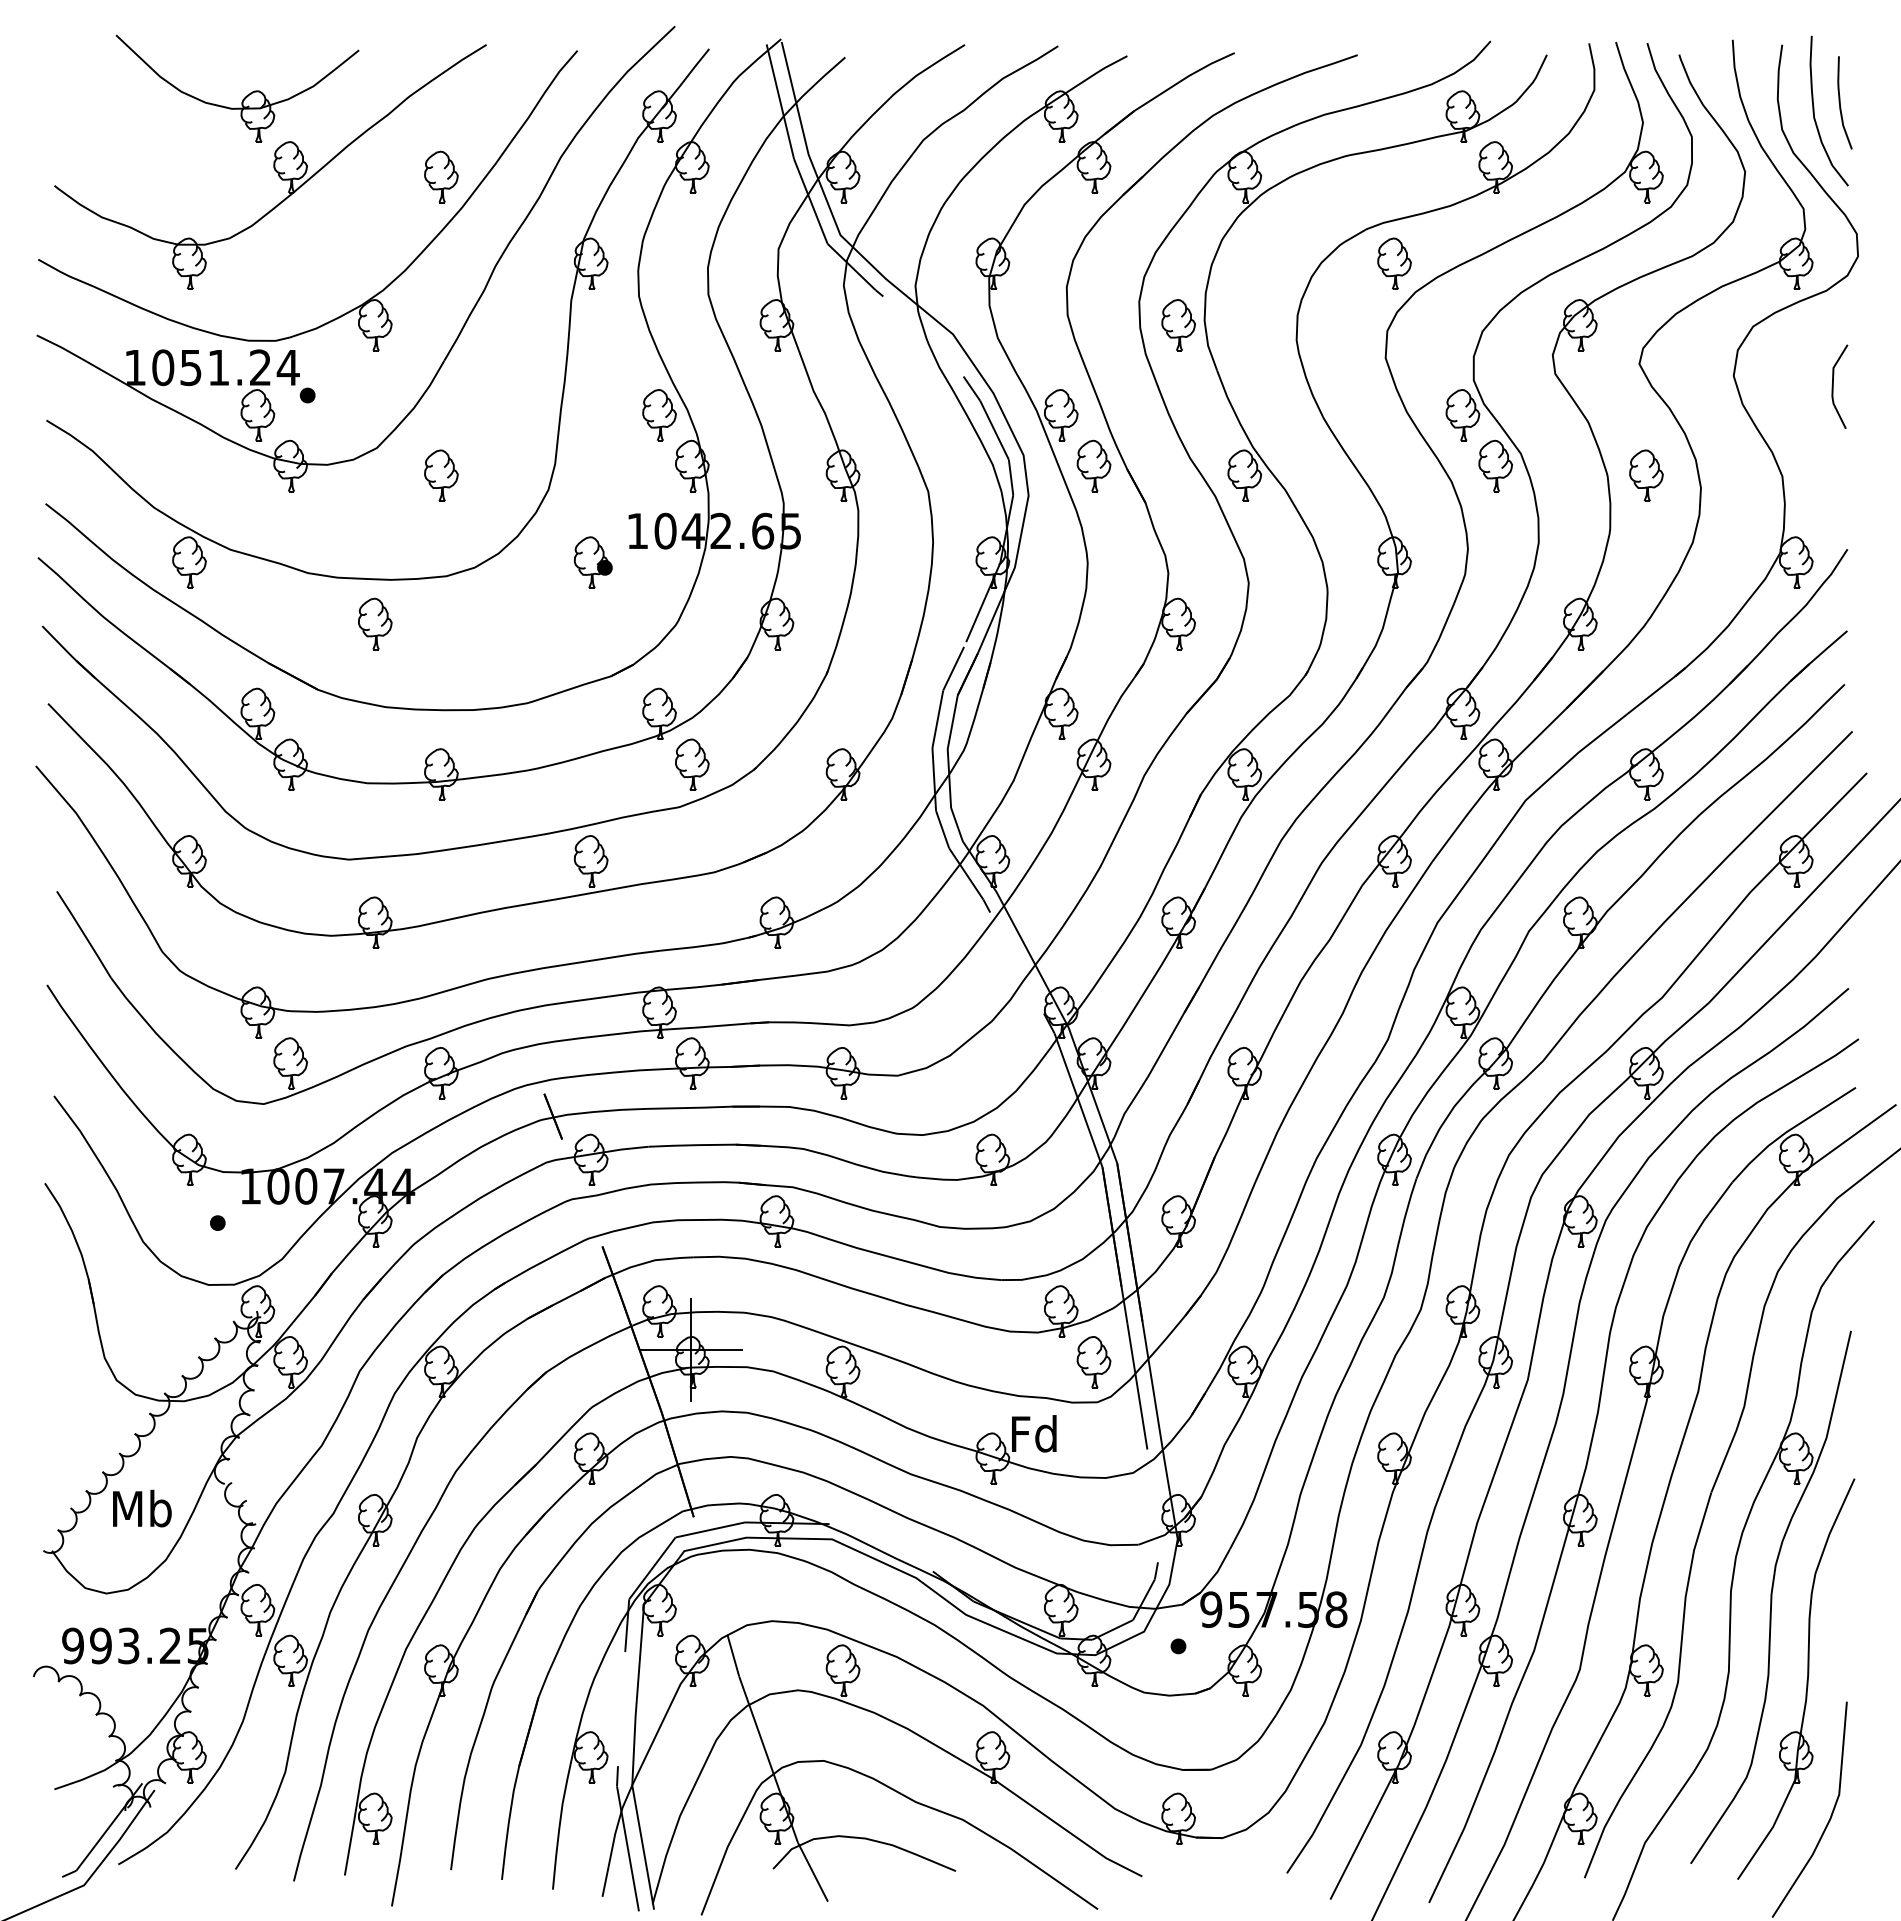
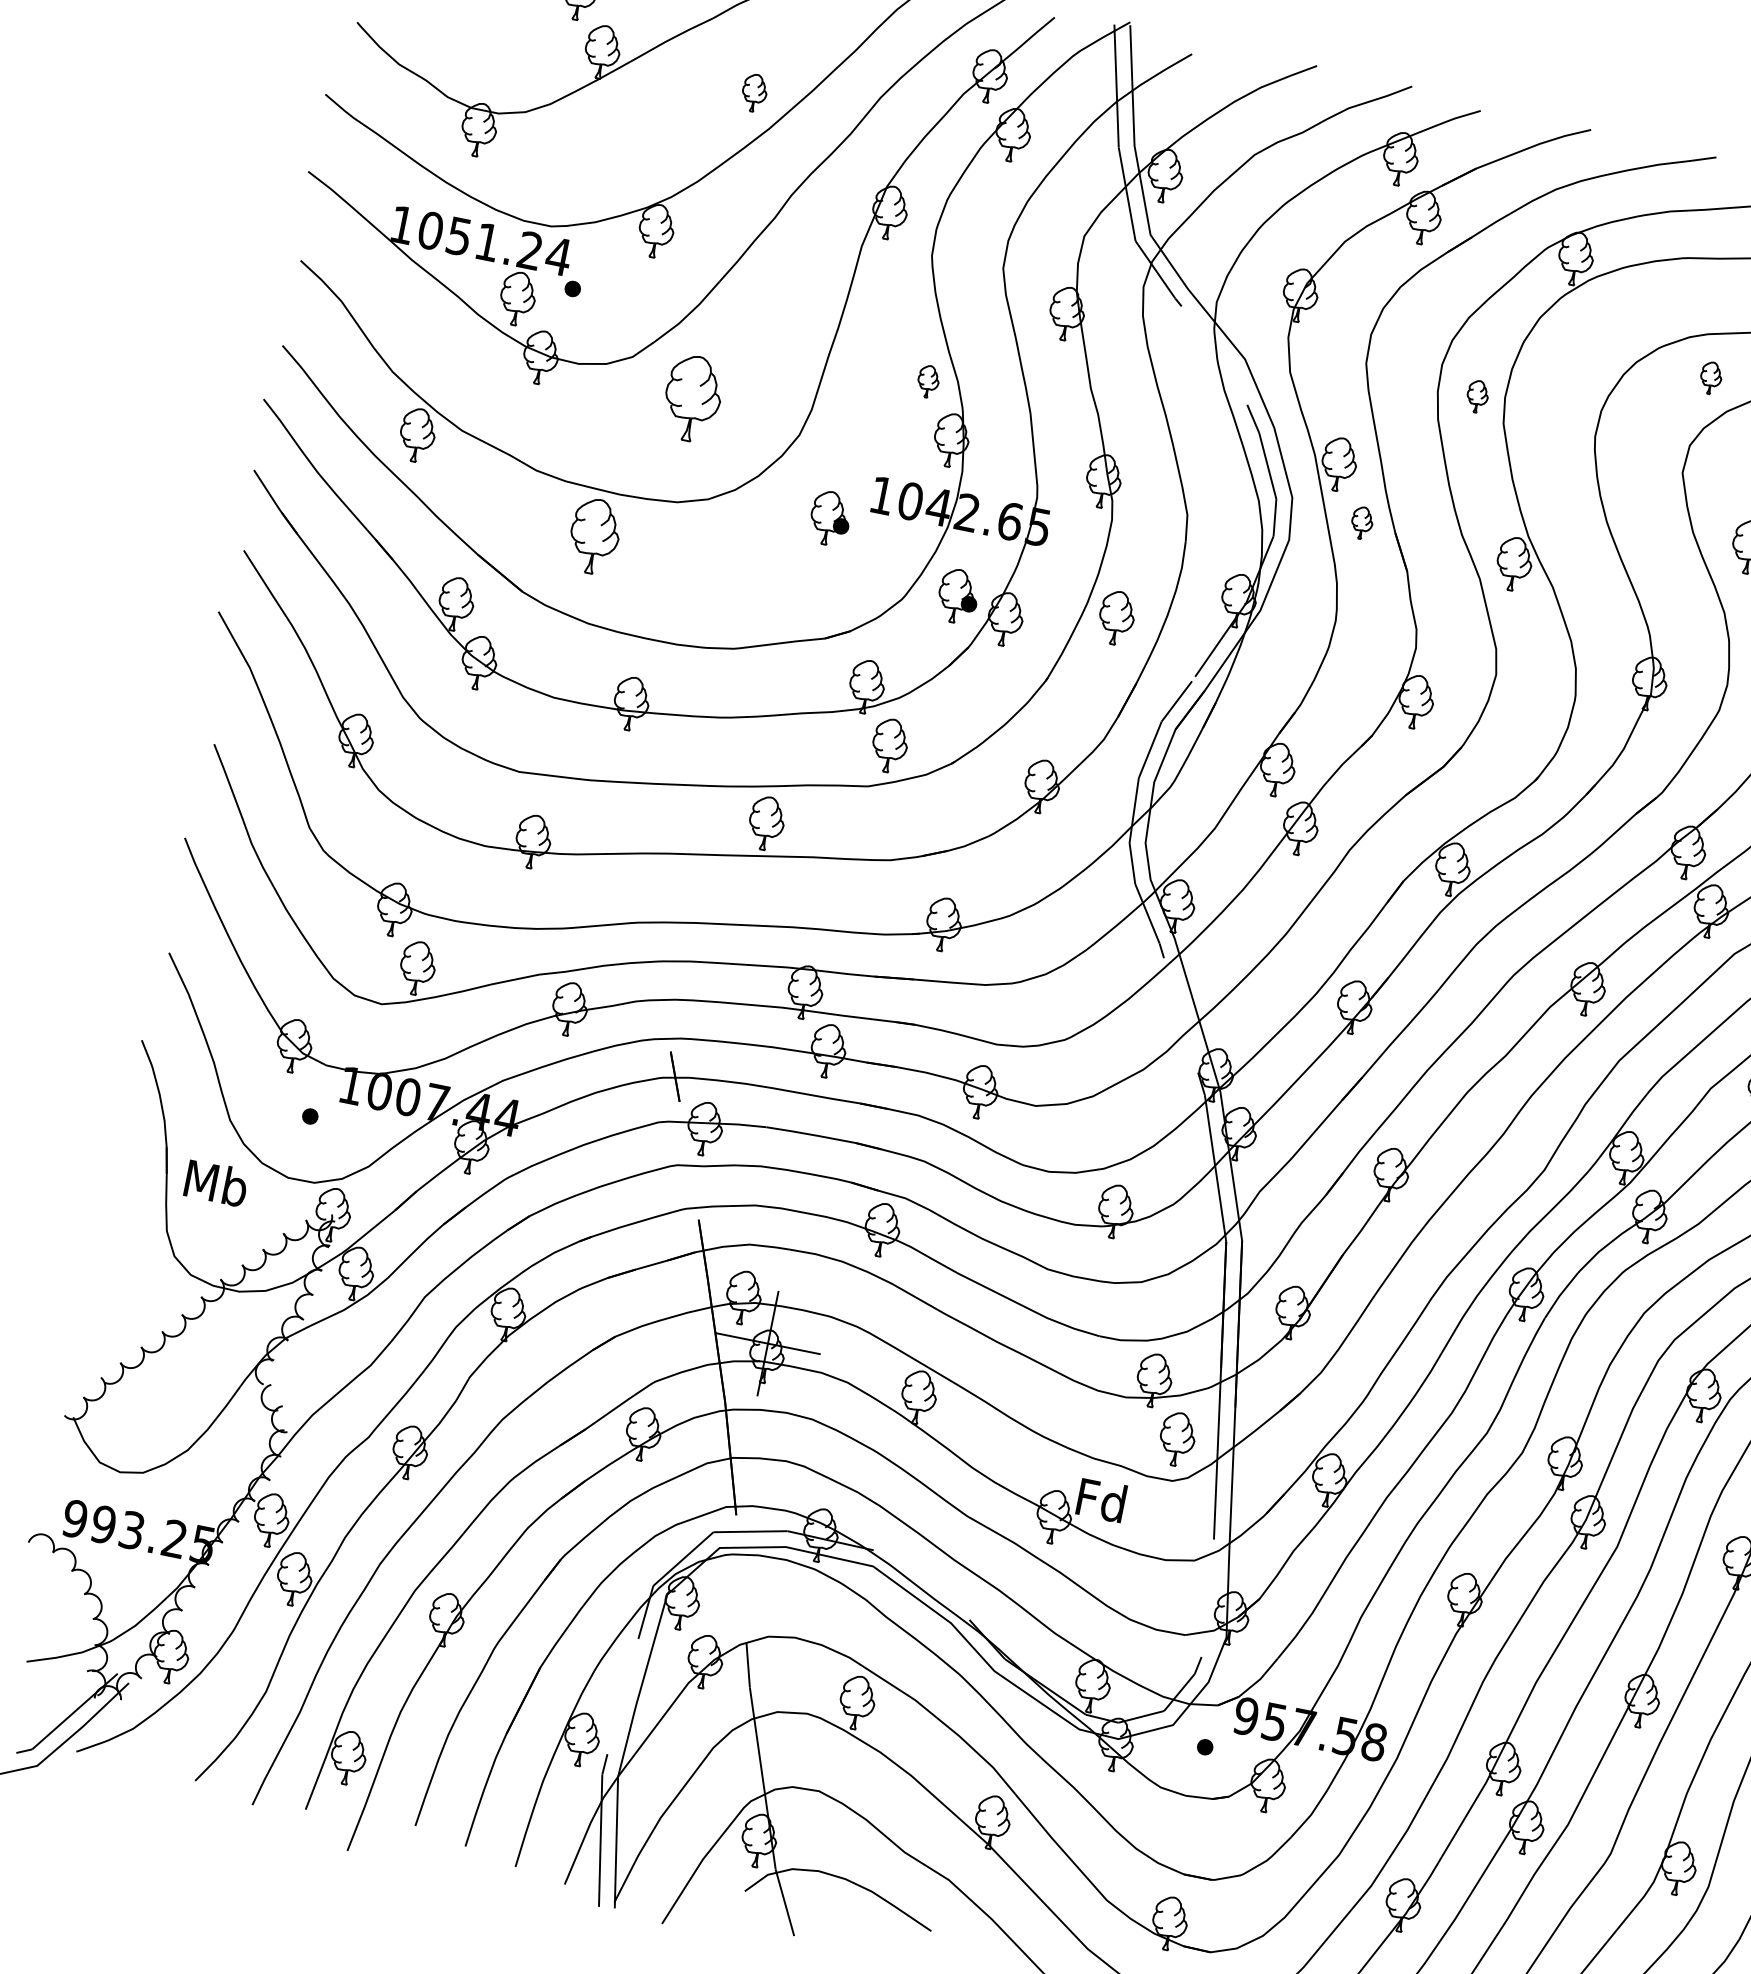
part: (441, 176) -> (754, 92), size x0.7
part: (1394, 263) -> (1711, 378), size x0.6
part: (1178, 325) -> (1477, 396), size x0.6
part: (659, 415) -> (928, 381), size x0.6
part: (1093, 465) -> (1361, 522), size x0.6
part: (441, 475) -> (693, 398), size x1.6
part: (881, 601) -> (1116, 617), added
part: (728, 611) -> (958, 596), added
part: (375, 623) -> (595, 535), size x1.4
text: (142, 1508) -> (216, 1183), moved

